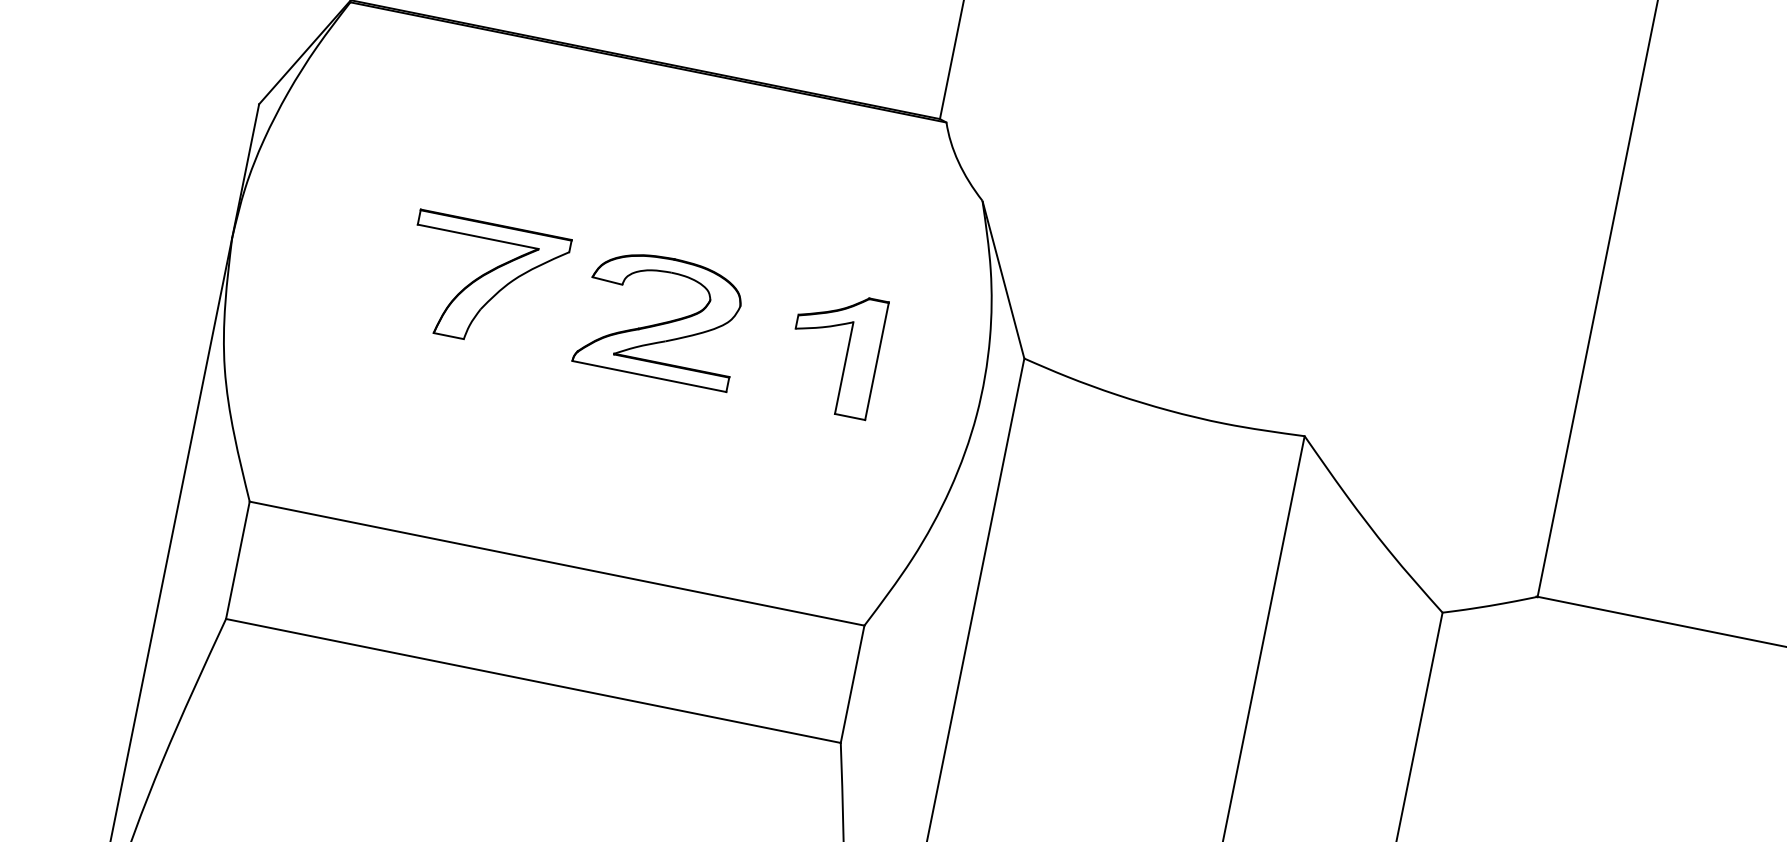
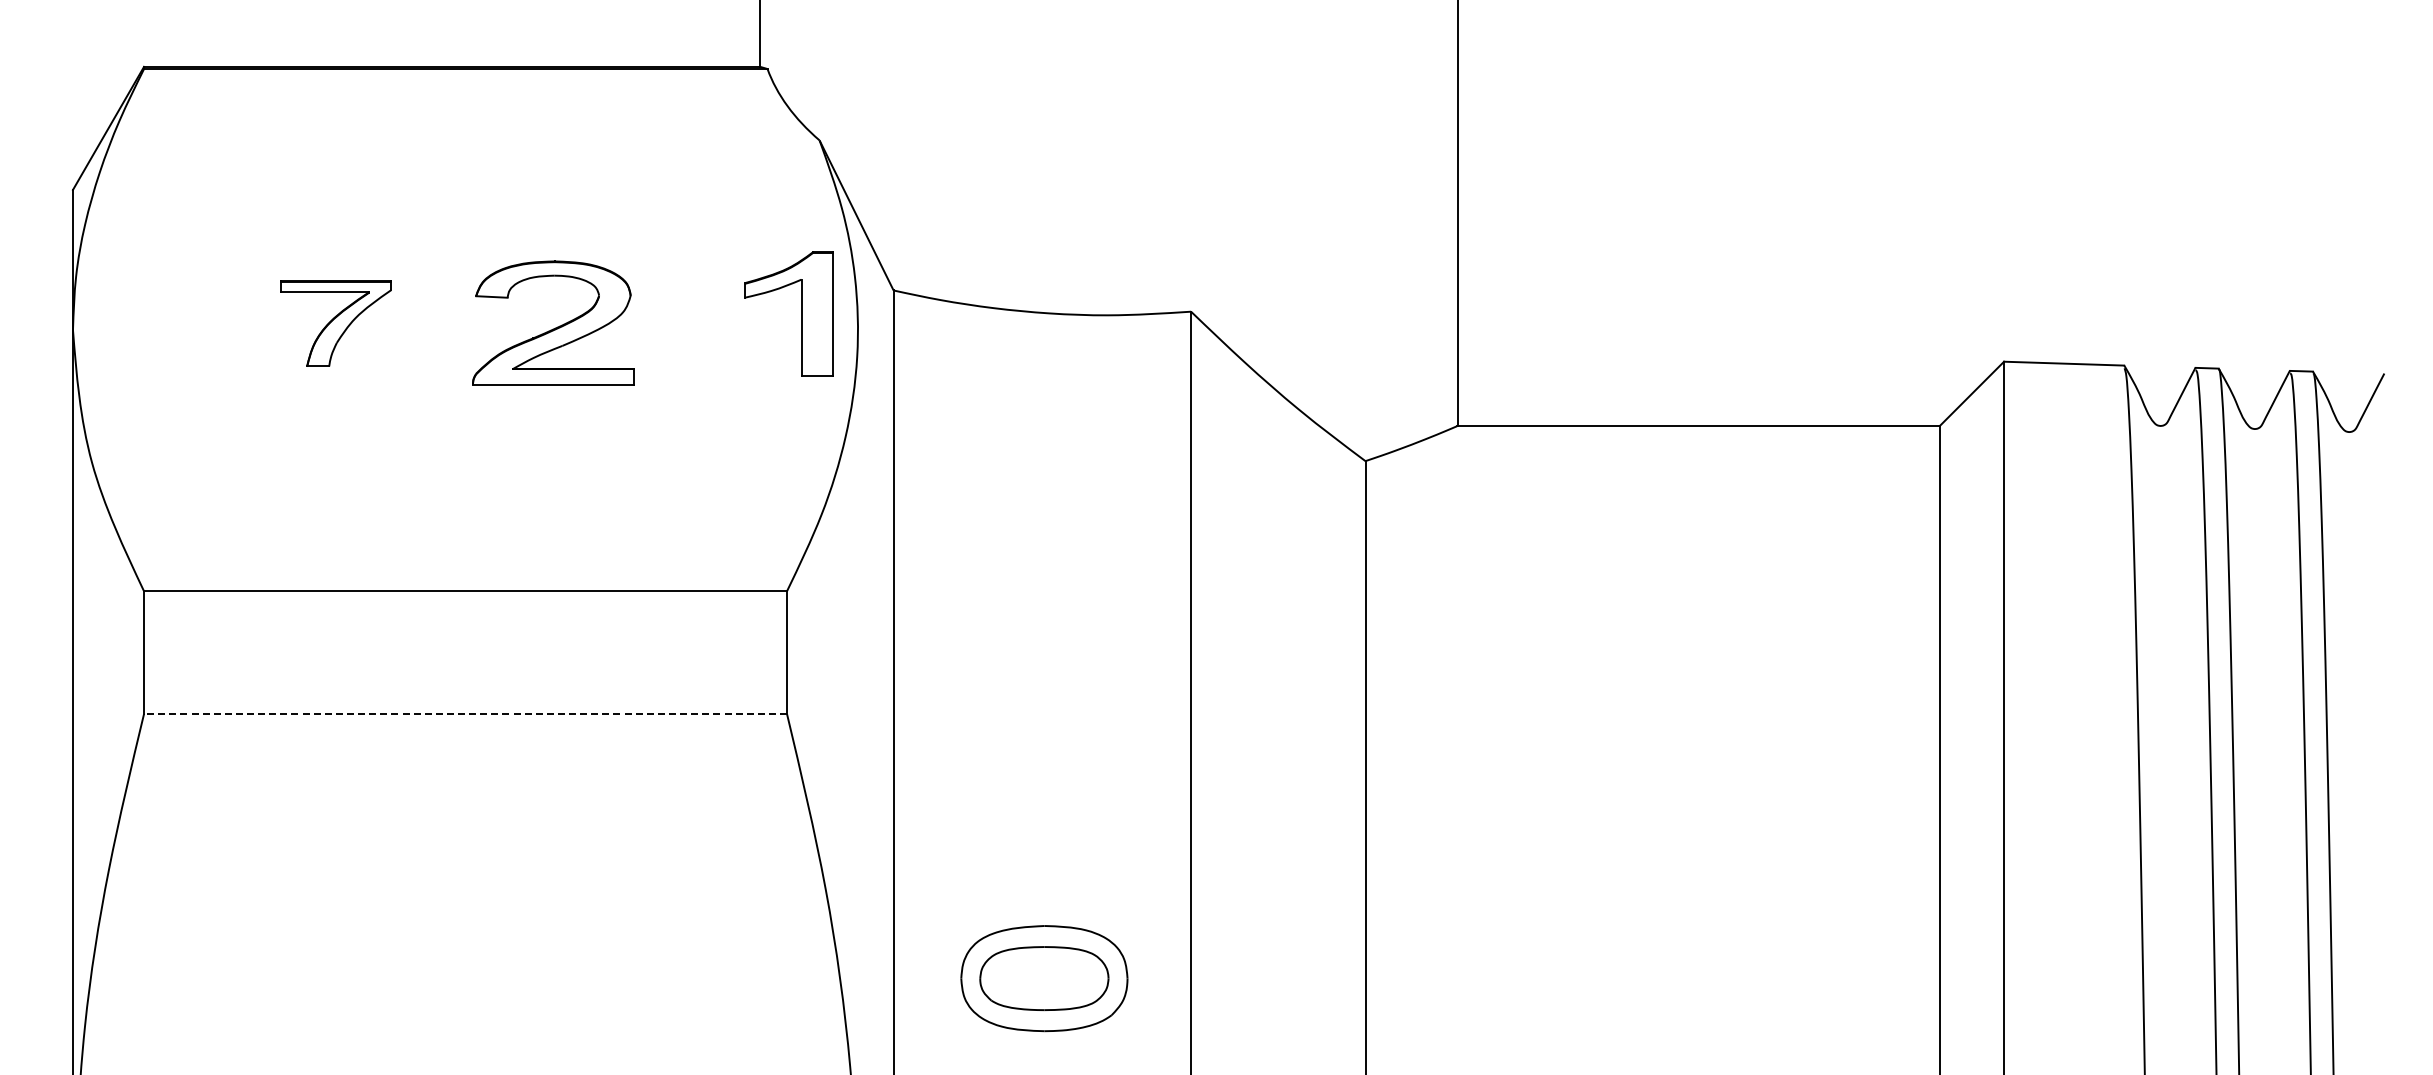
part: (484, 282) -> (335, 323), size x0.7
part: (661, 317) -> (553, 322), moved
part: (846, 354) -> (801, 313), moved
line: (533, 681) -> (465, 714), solid -> dashed

